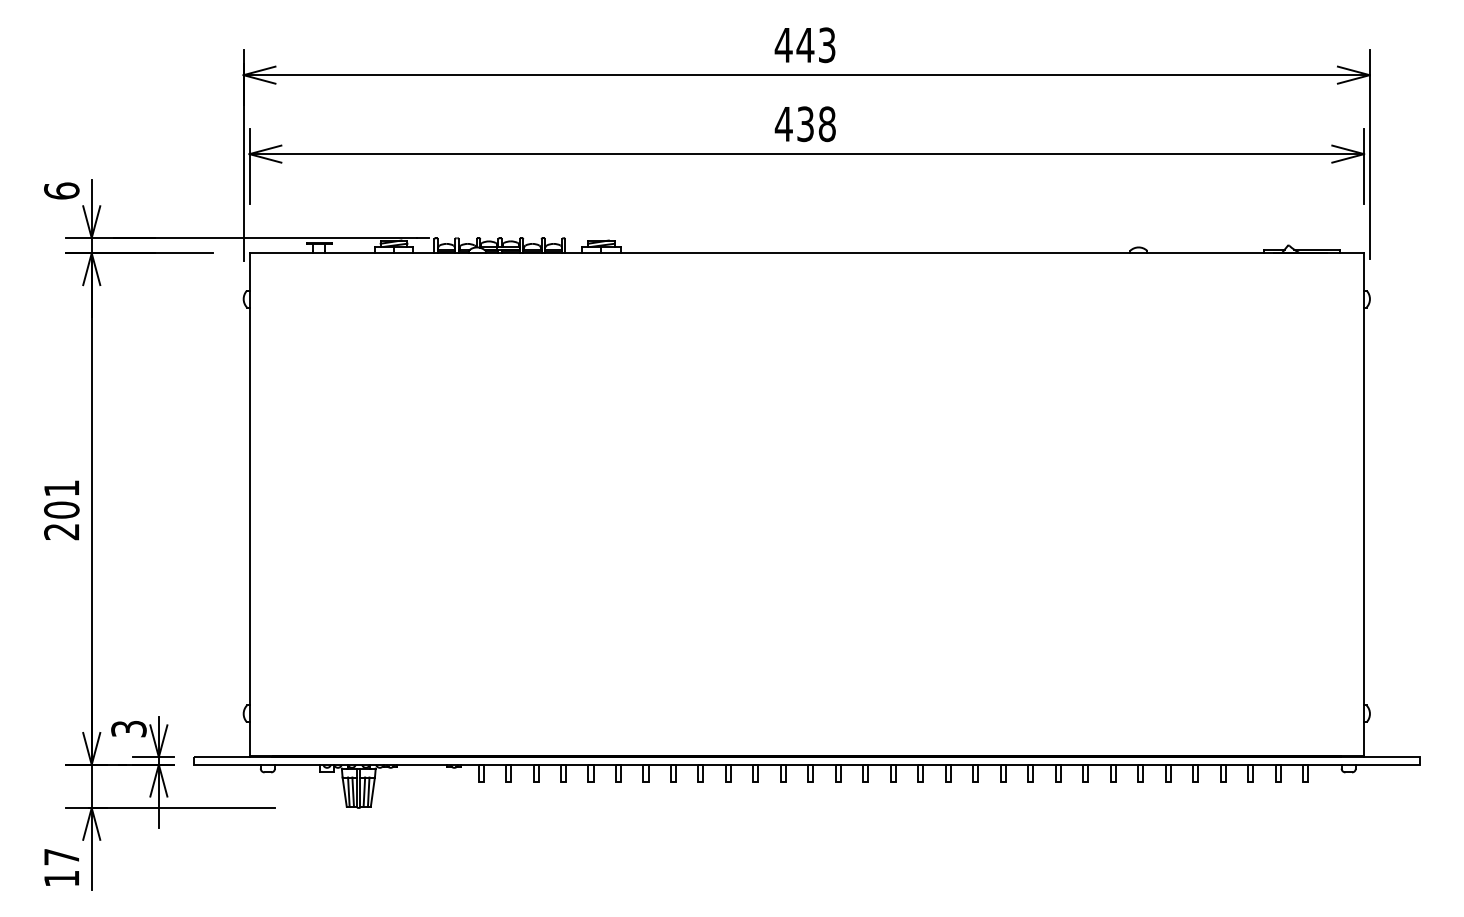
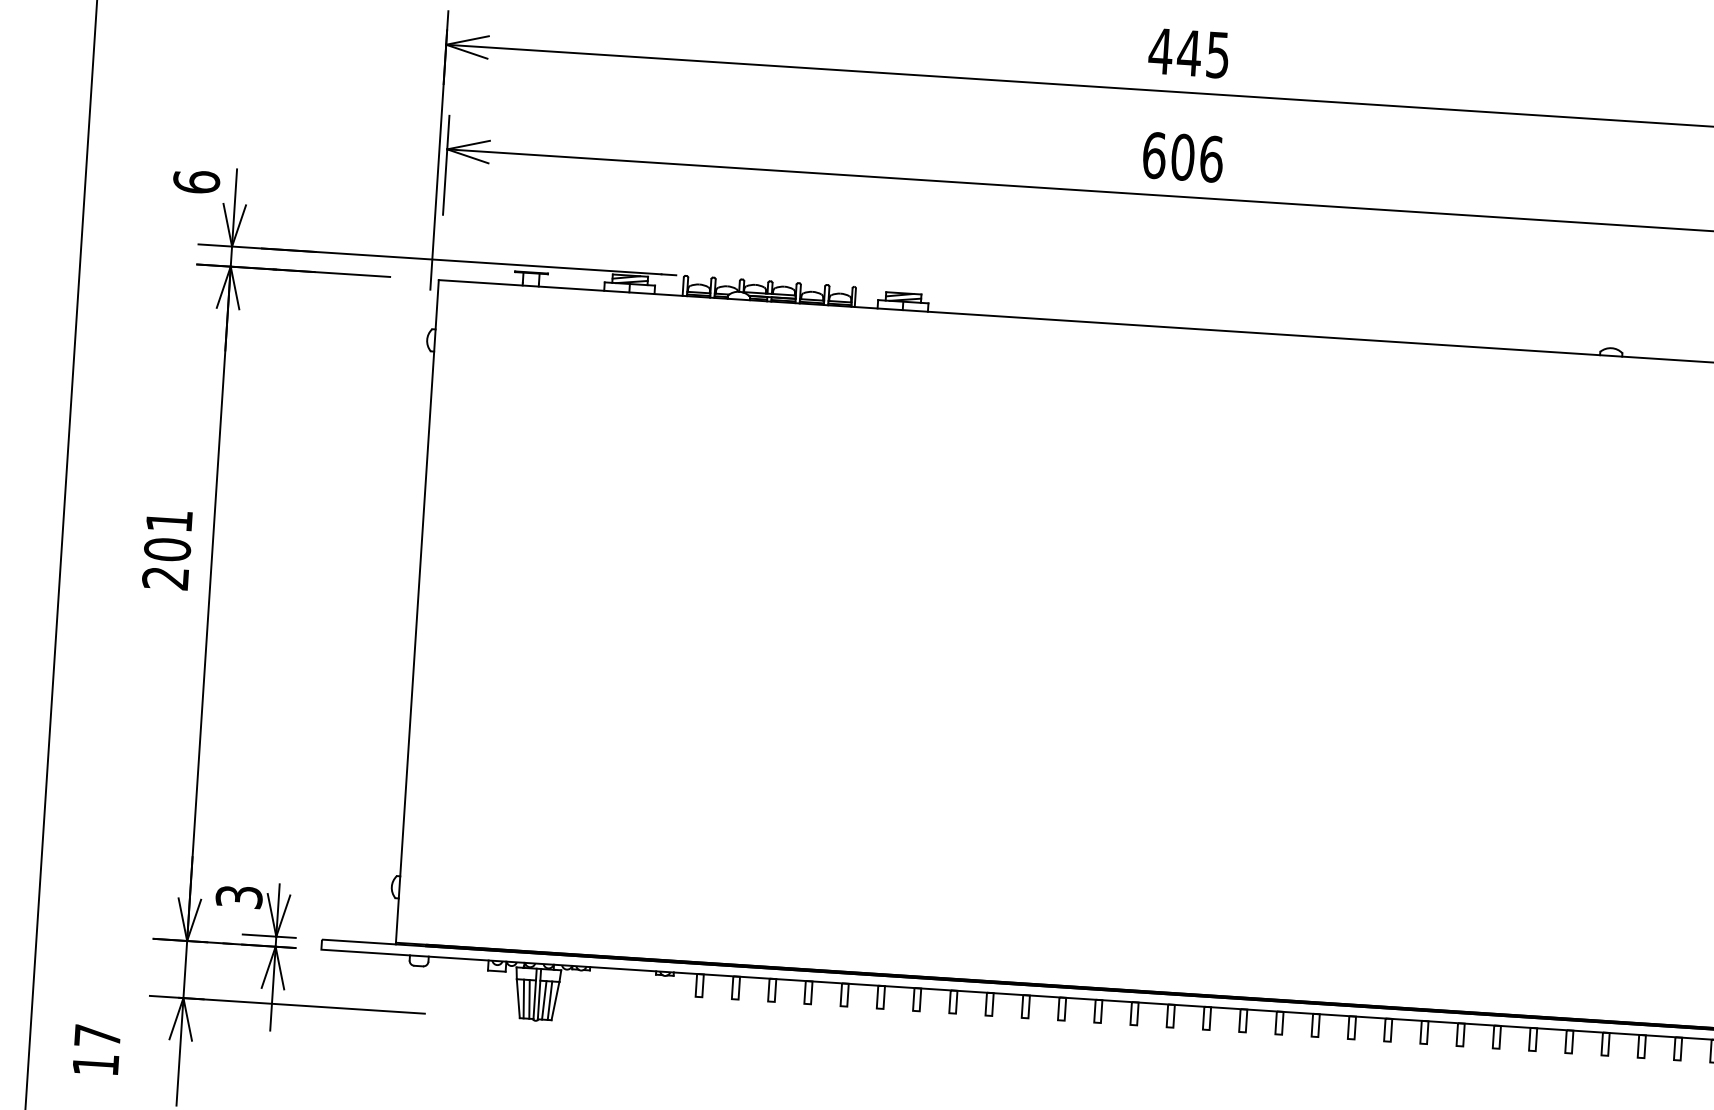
text: (827, 44) -> (1218, 54), 443 -> 445
text: (804, 124) -> (1181, 157), 438 -> 606
text: (61, 510) -> (167, 550), moved
text: (61, 867) -> (96, 1049), moved

